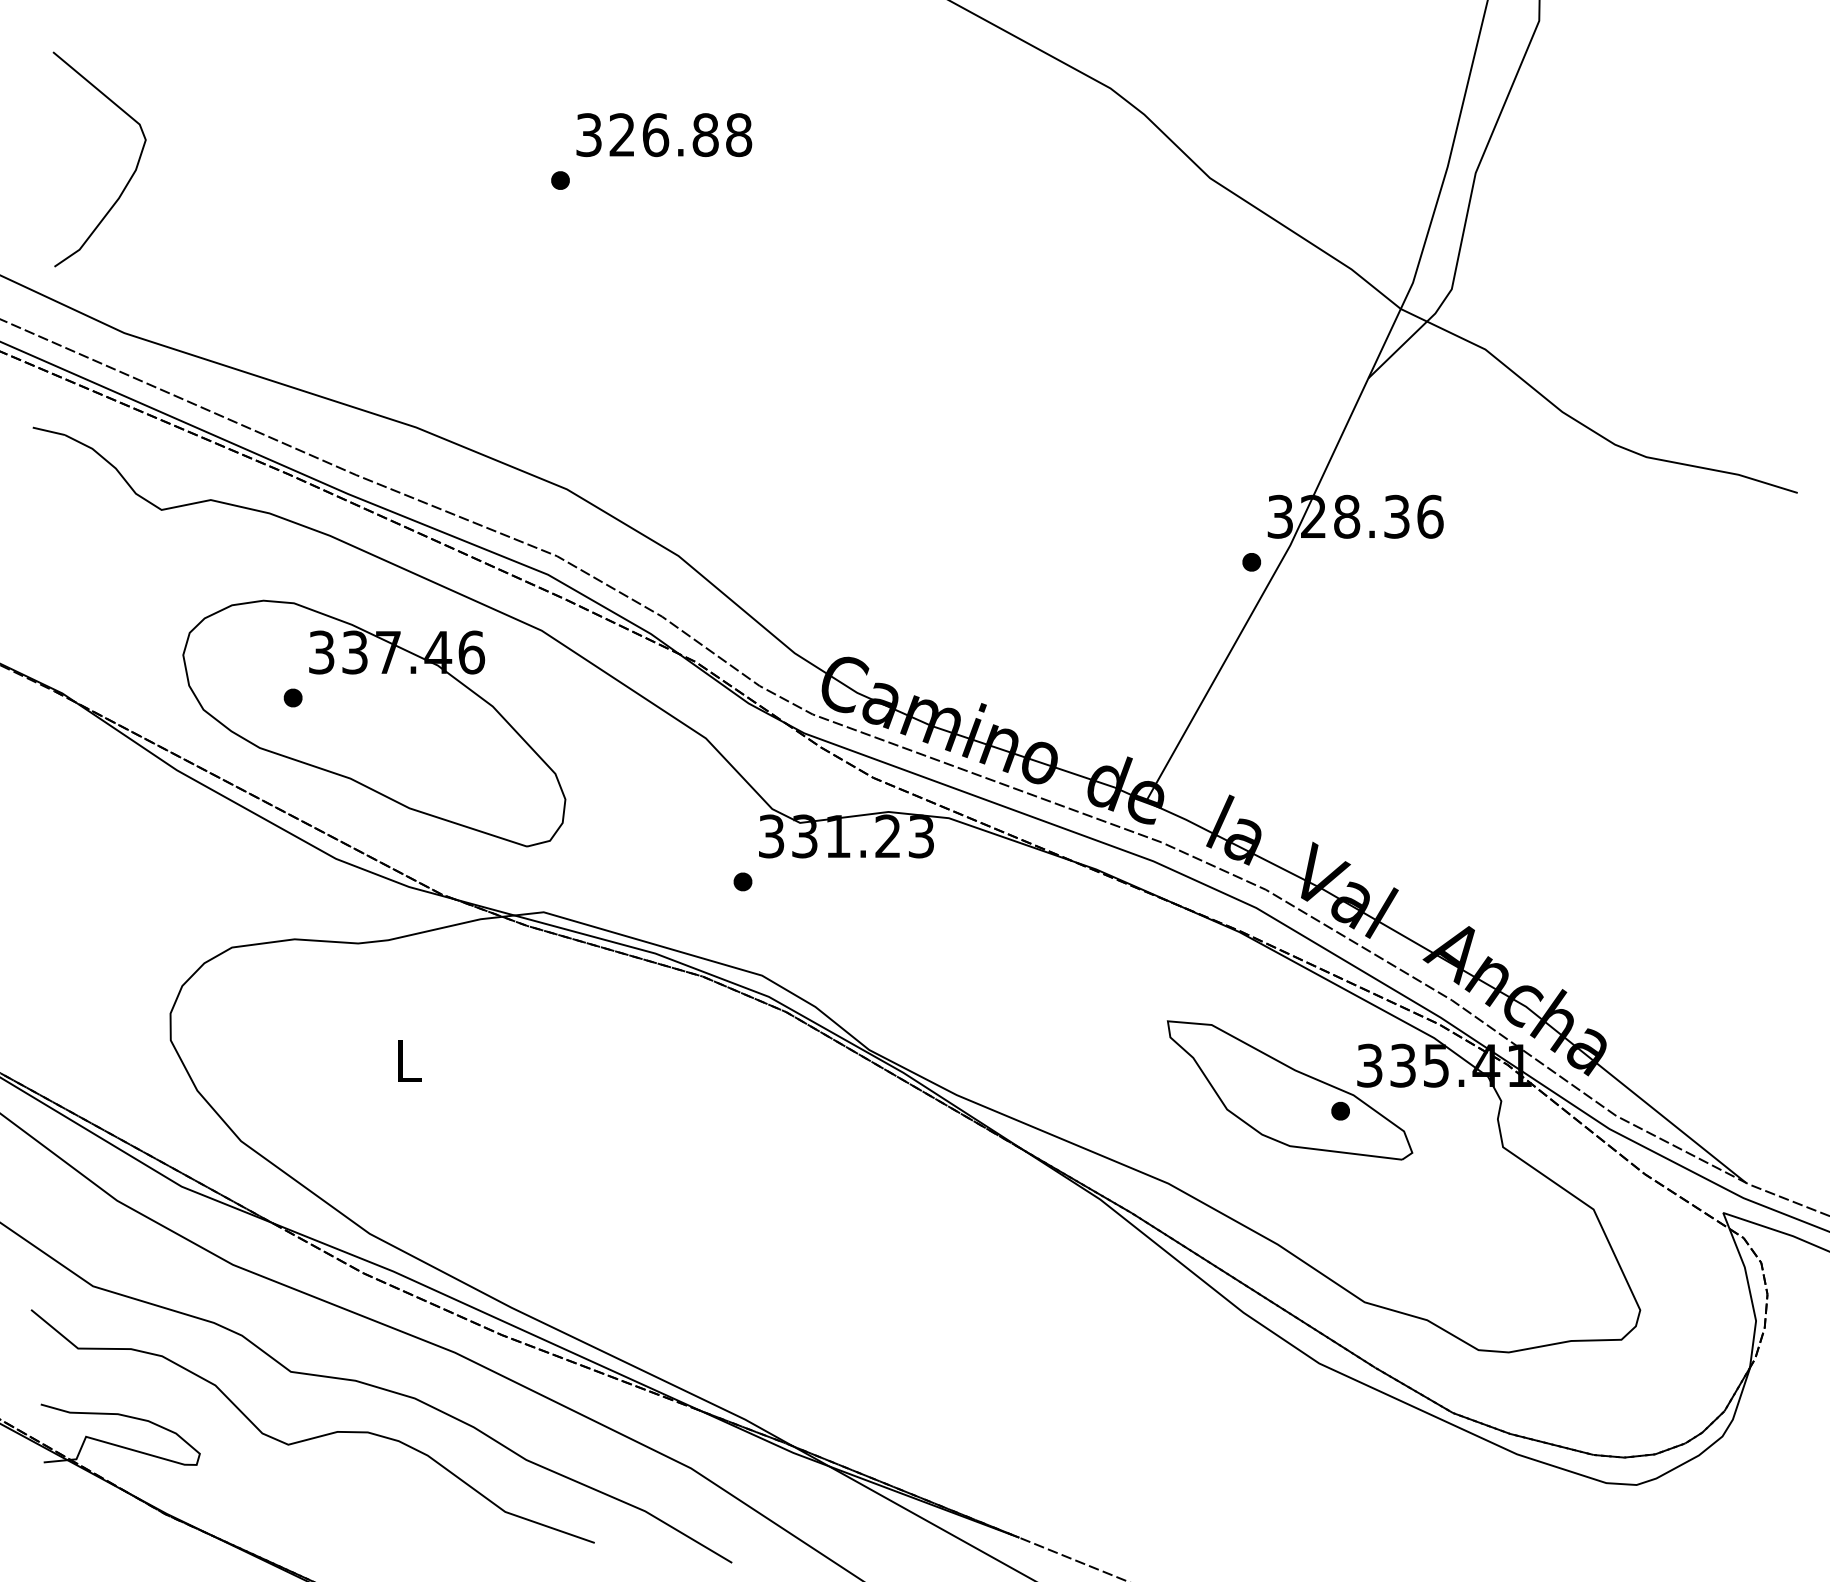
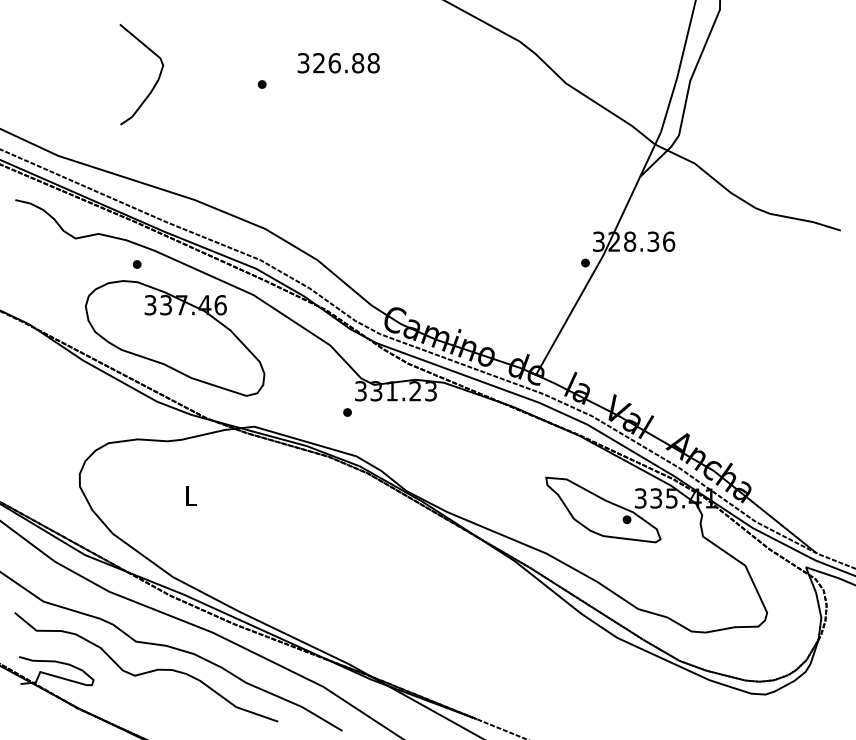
text: (663, 135) -> (338, 63), moved
curve: (129, 176) -> (155, 82), moved
part: (291, 697) -> (136, 264), moved

